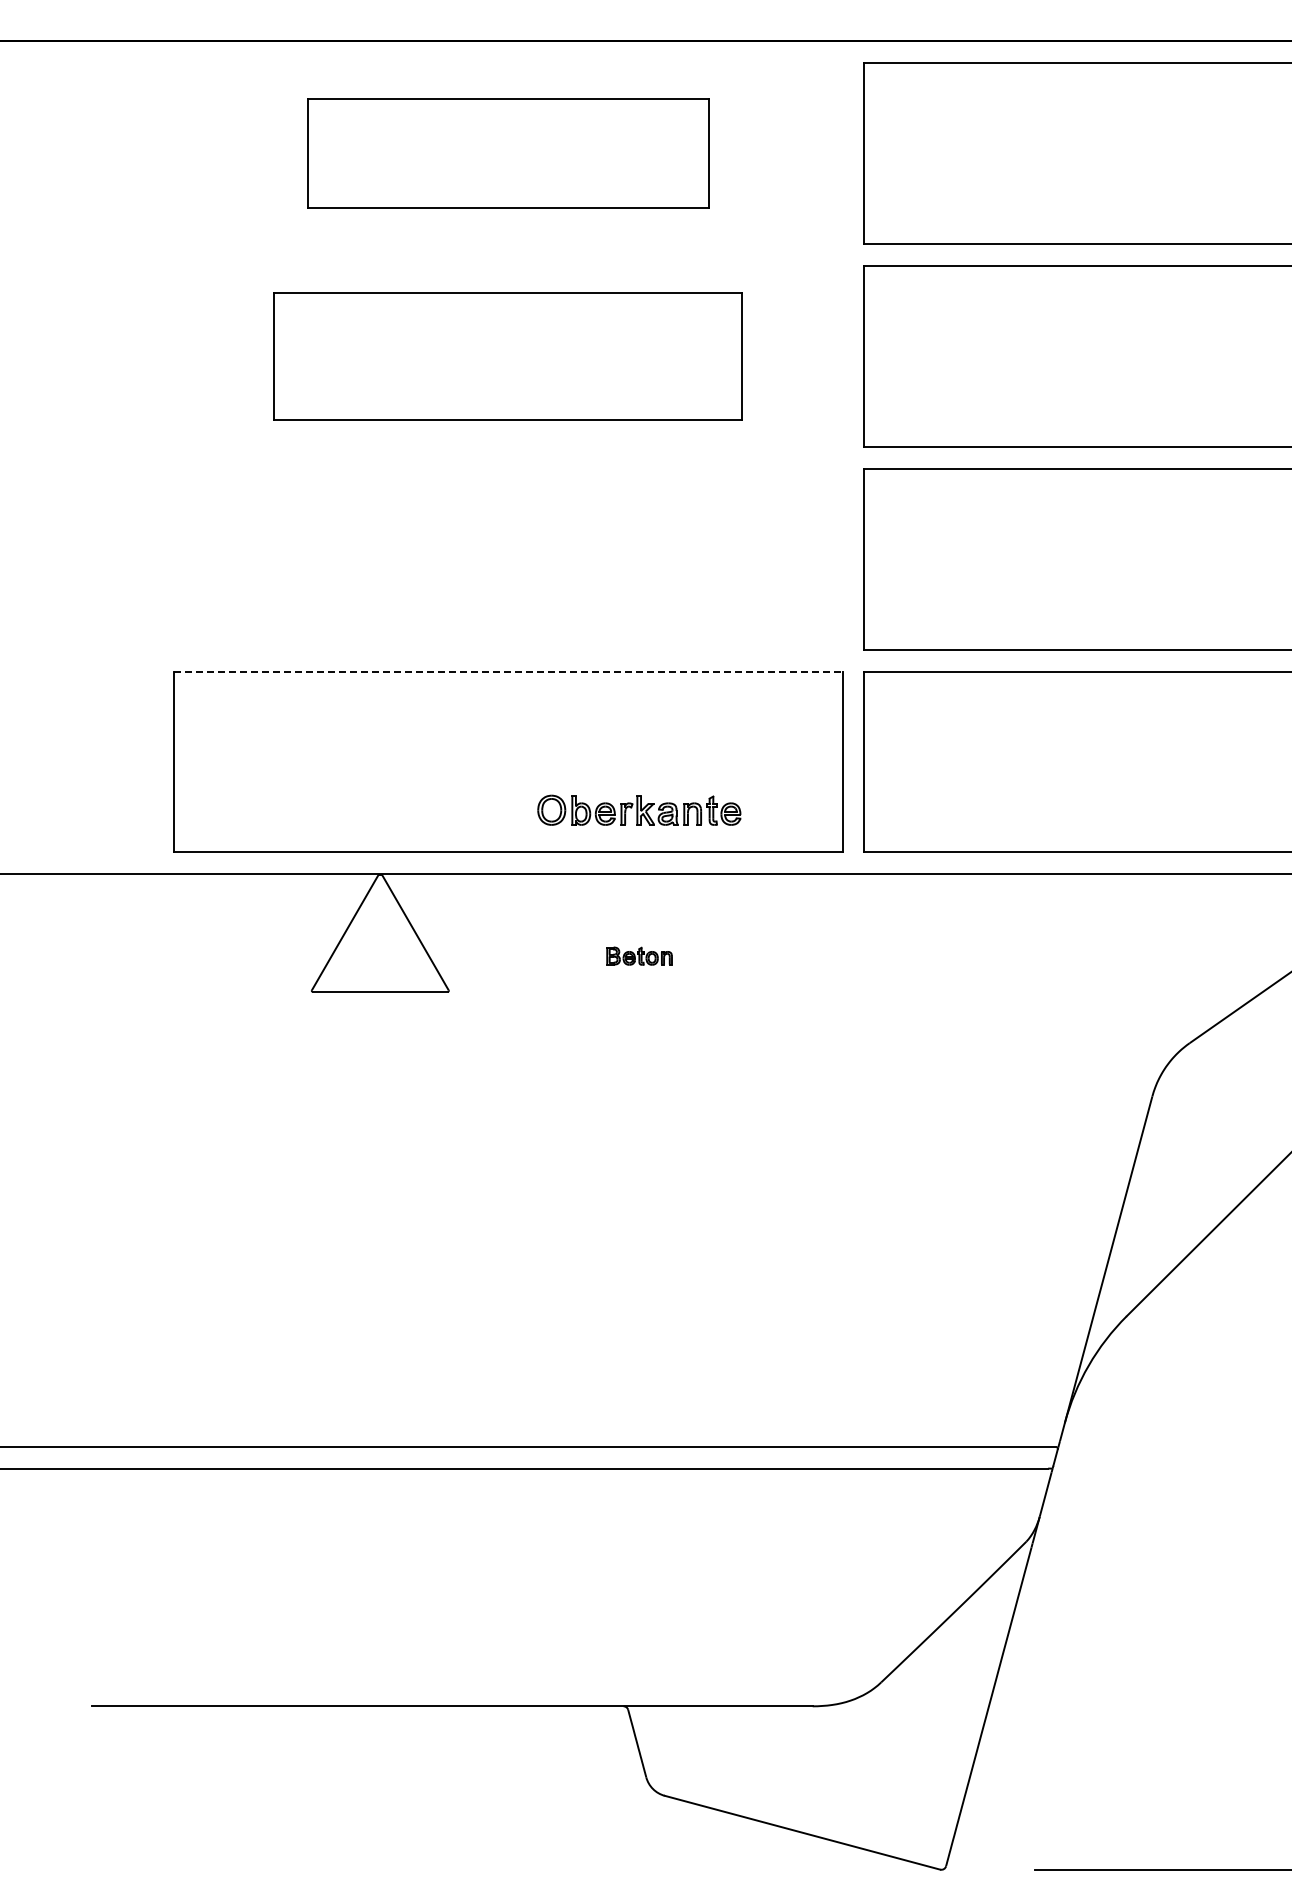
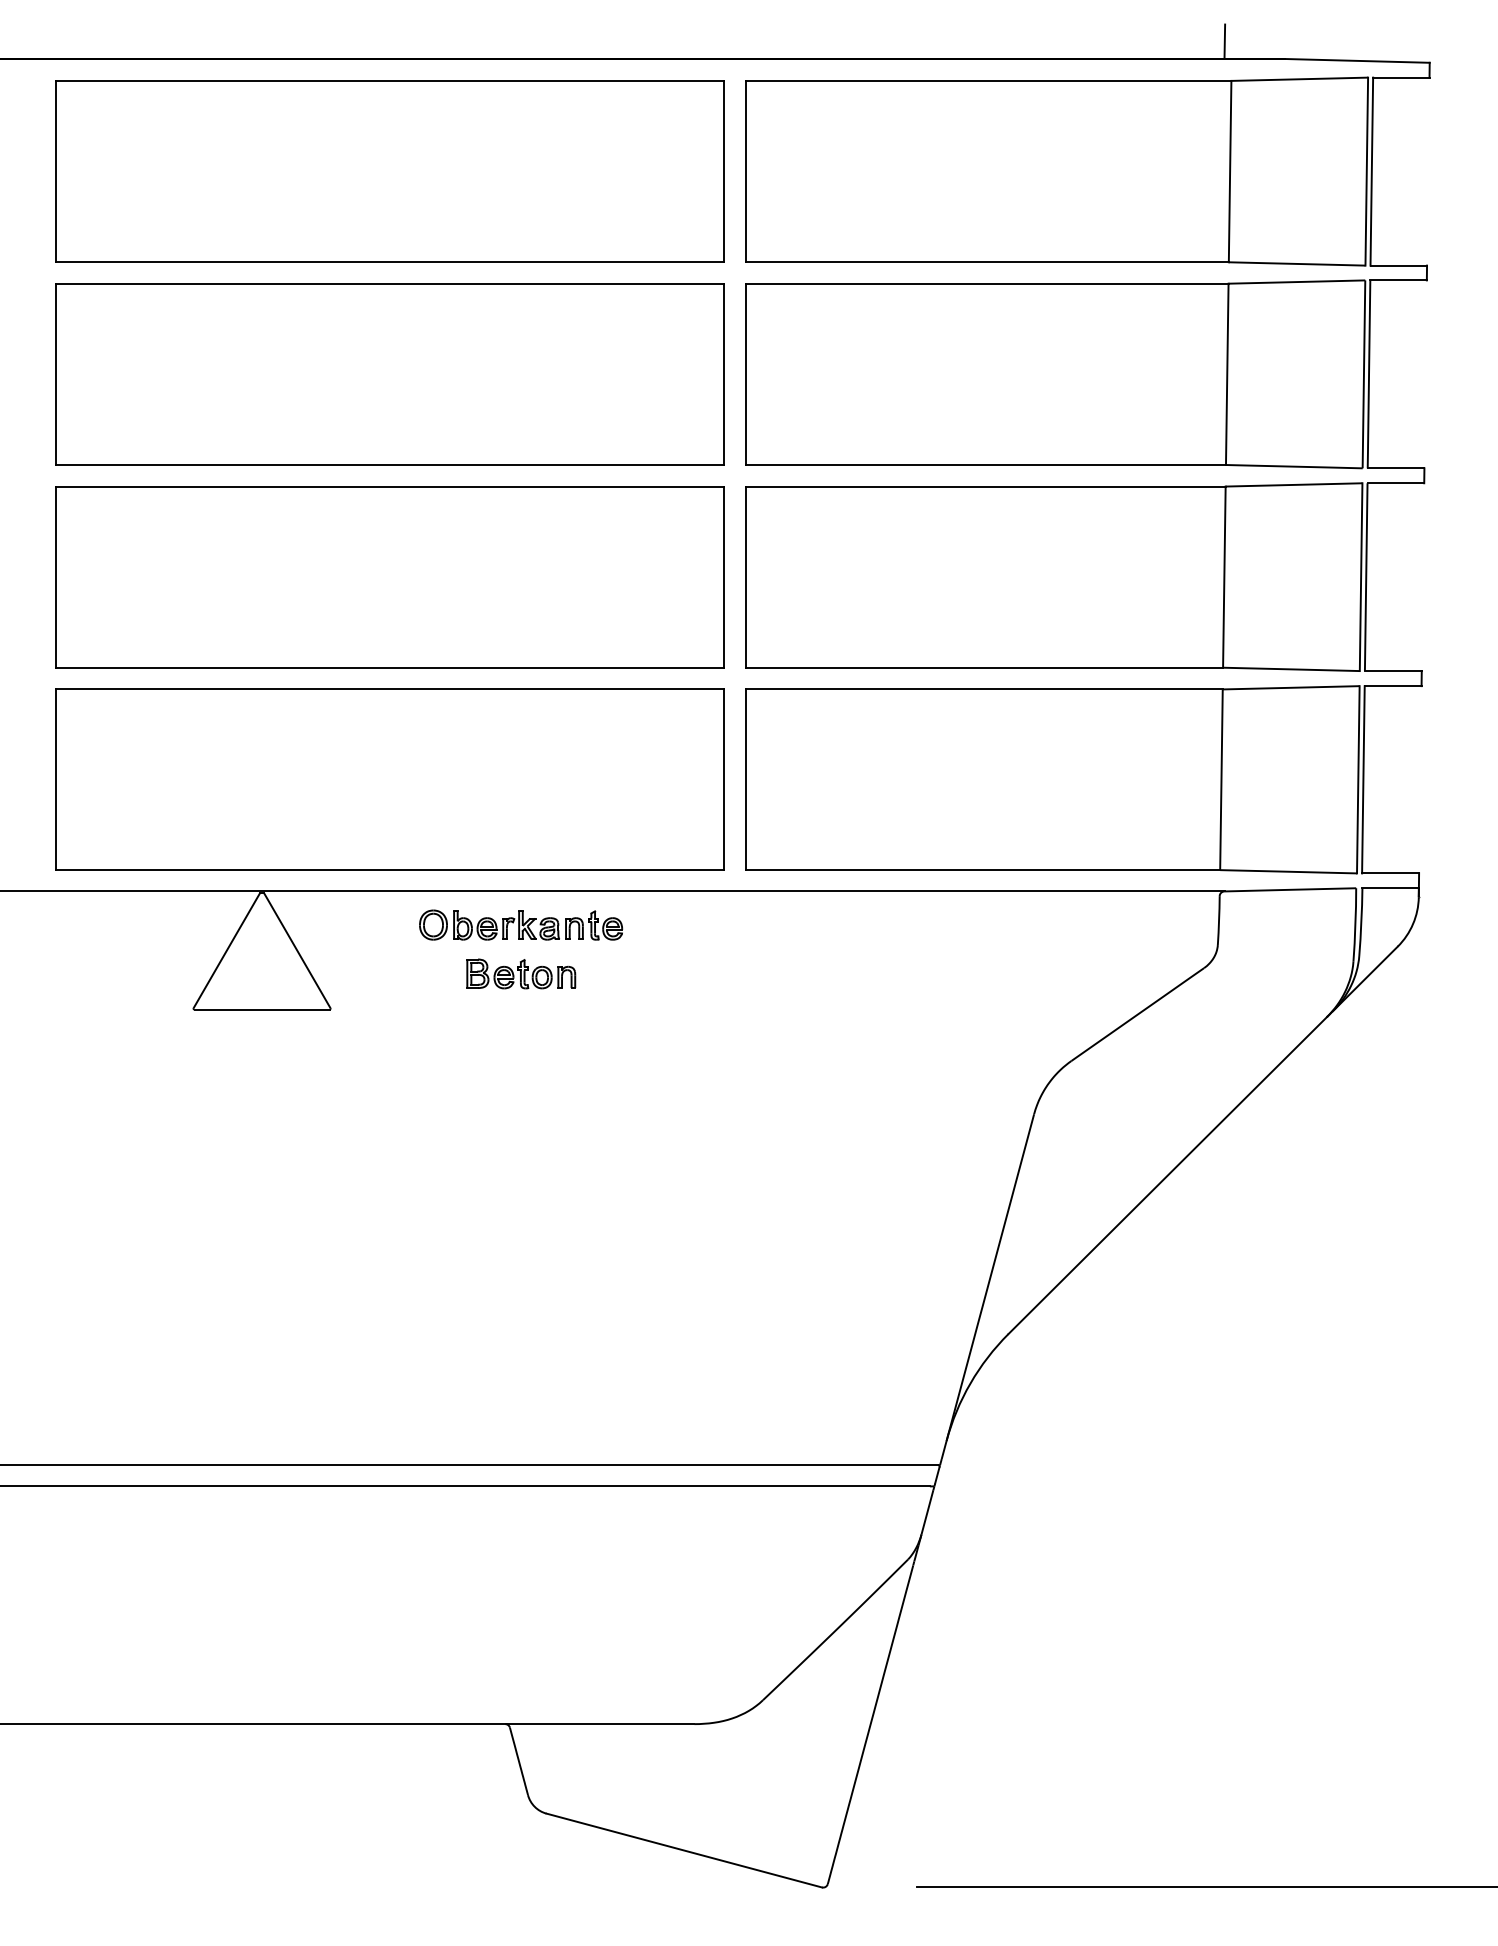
part: (507, 153) -> (389, 171), size x1.67
part: (507, 356) -> (389, 374), size x1.43
part: (507, 559) -> (389, 577), added
line: (508, 671) -> (390, 689), dashed -> solid
part: (639, 809) -> (521, 924), moved
part: (639, 955) -> (521, 973), size x1.67

